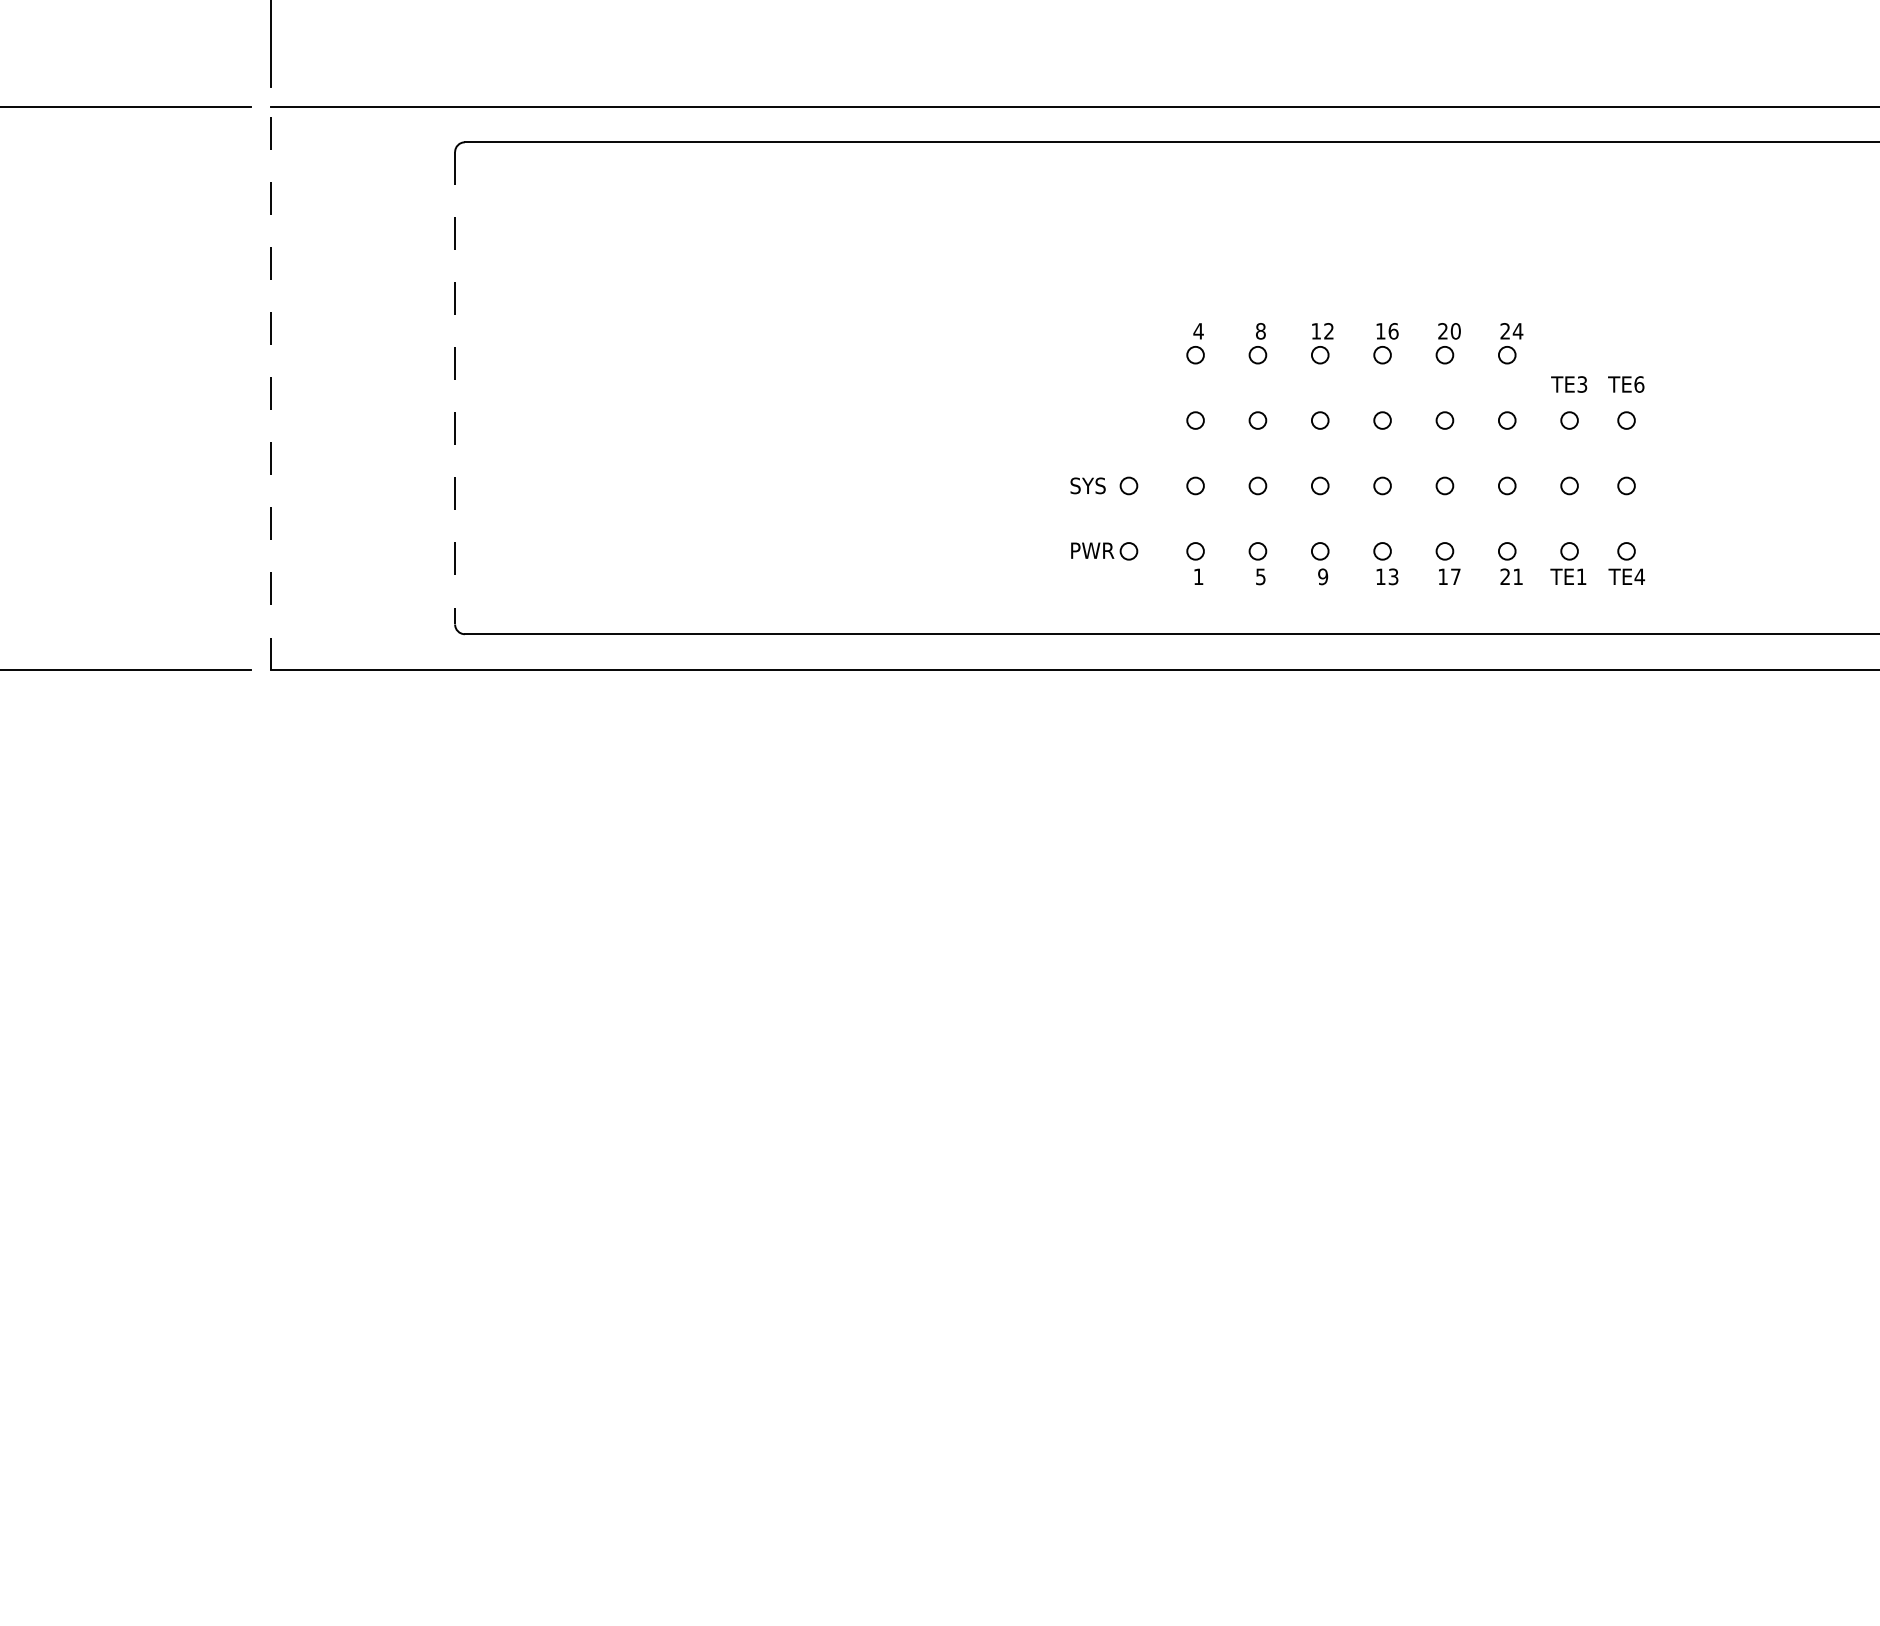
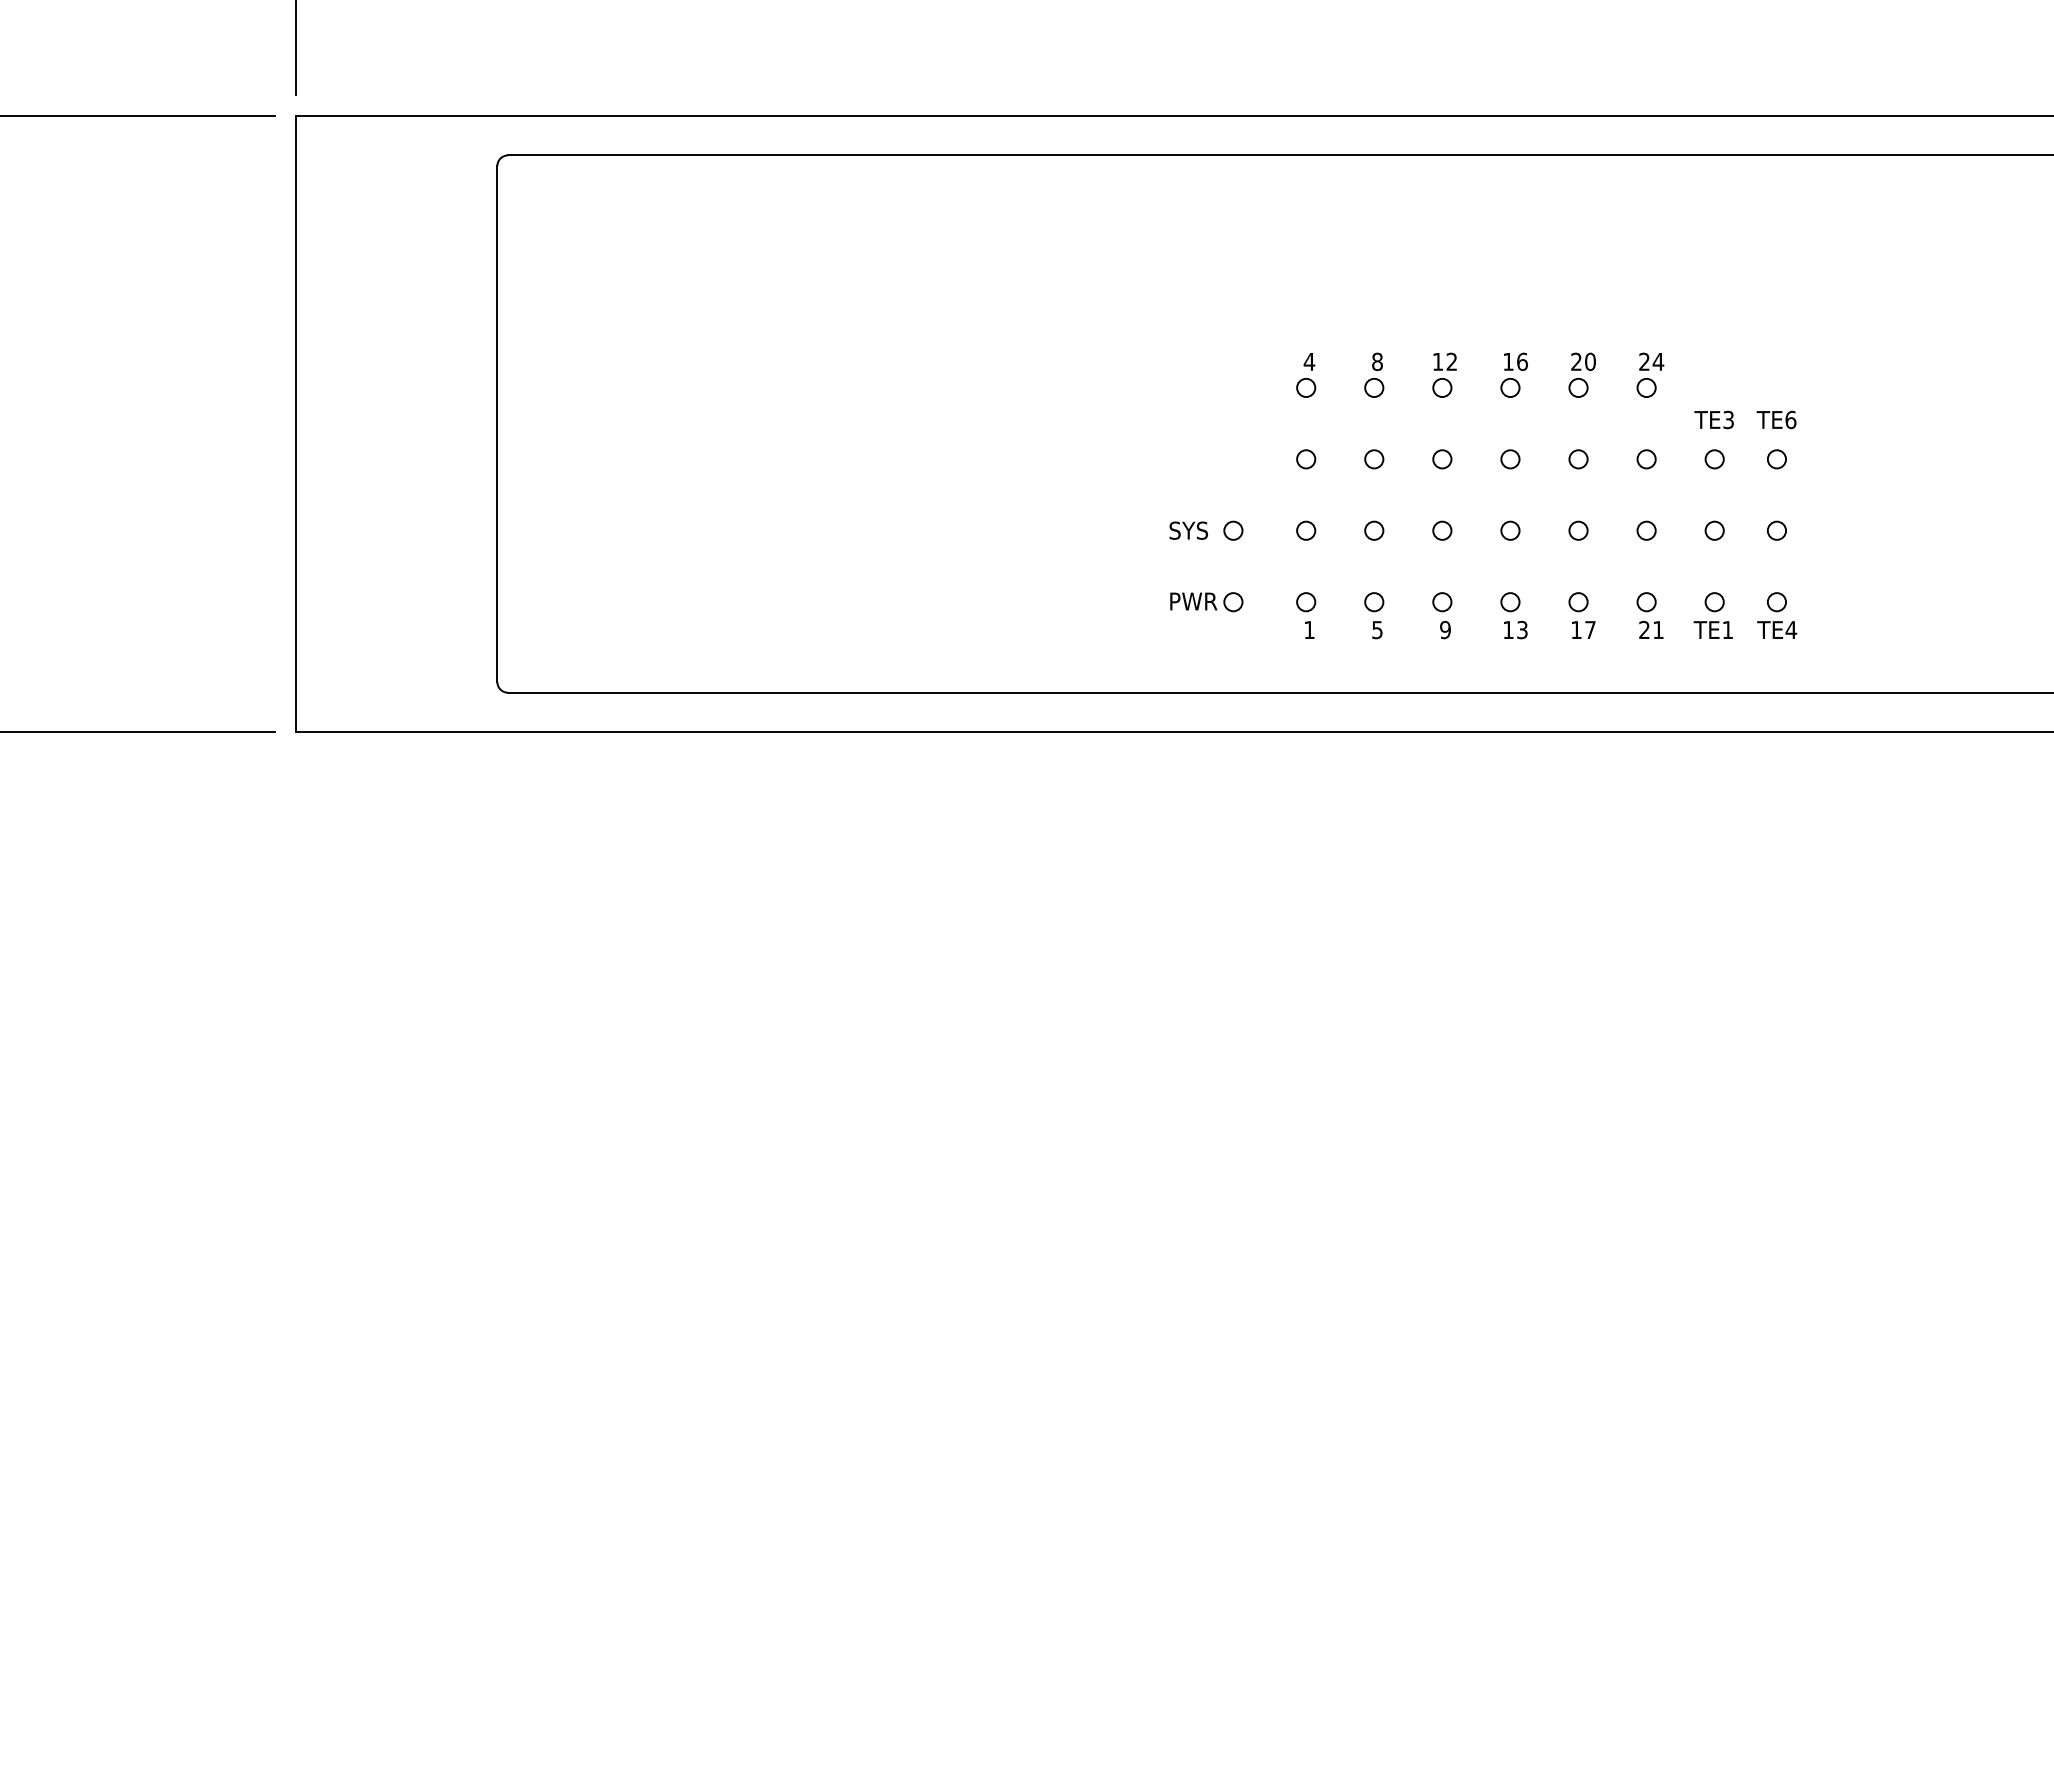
line: (271, 388) -> (296, 424), dashed -> solid
line: (455, 388) -> (497, 424), dashed -> solid

